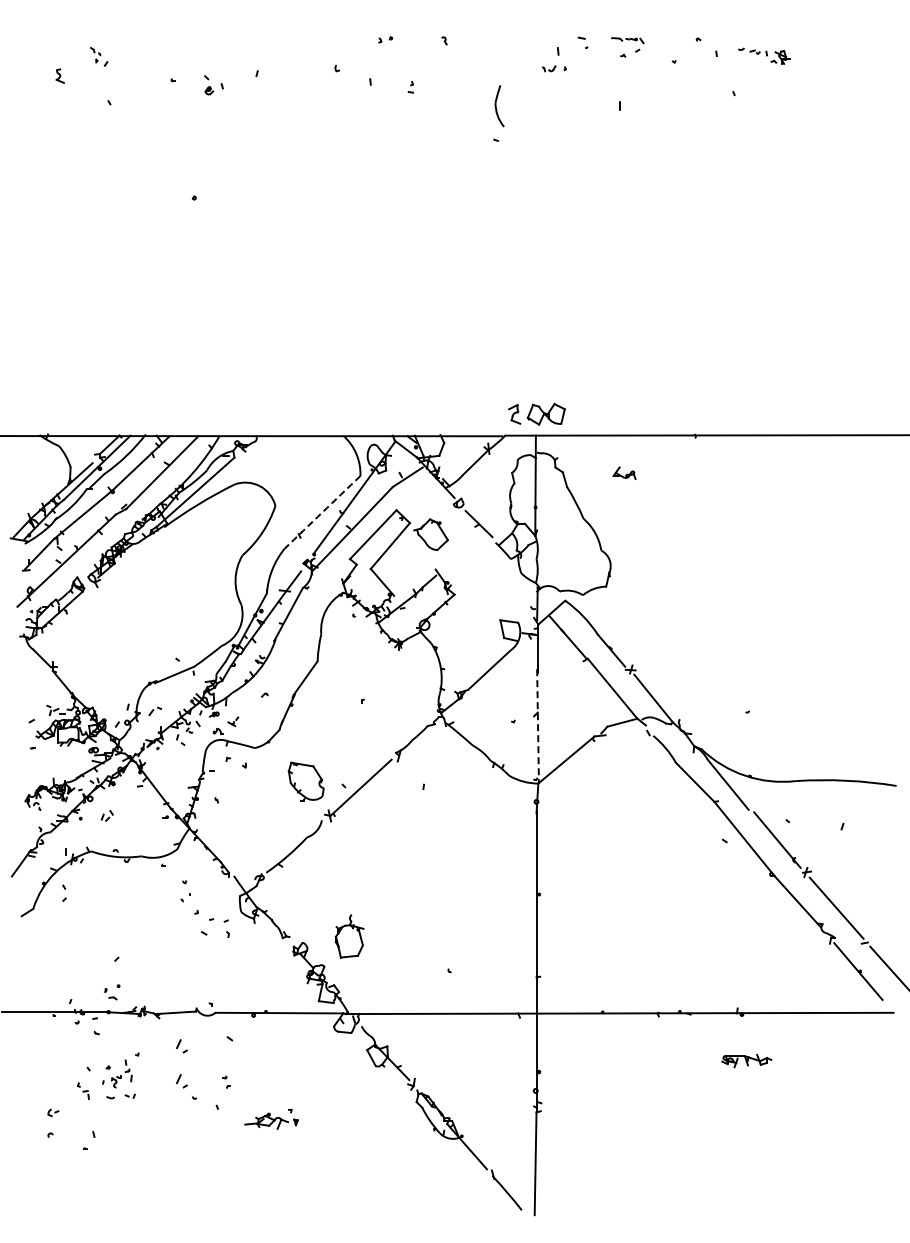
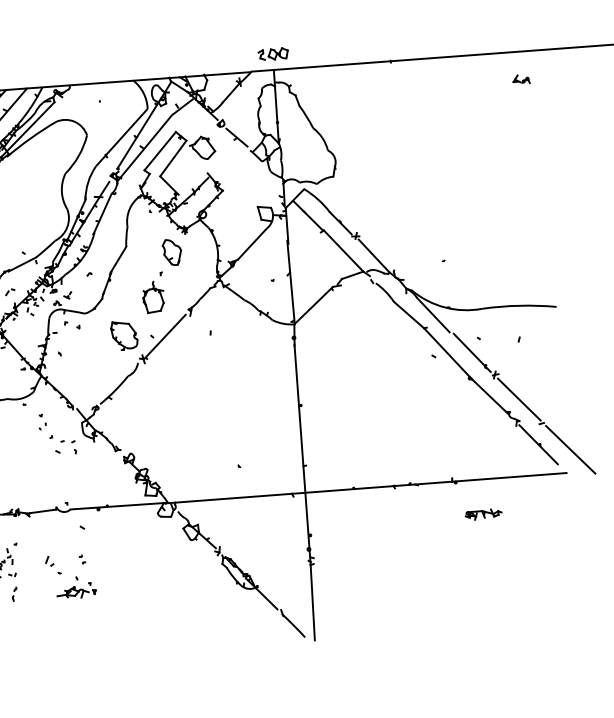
part: (536, 413) -> (273, 53), size x0.71
part: (624, 473) -> (521, 79), moved
arc: (322, 512) -> (121, 137), dashed -> solid
part: (379, 673) -> (172, 252), added
line: (538, 726) -> (291, 282), dashed -> solid
part: (349, 936) -> (153, 297), moved
part: (181, 1046) -> (47, 535), removed
part: (746, 1061) -> (483, 514), moved
part: (271, 1118) -> (76, 590), moved
part: (131, 1122) -> (14, 594), added

